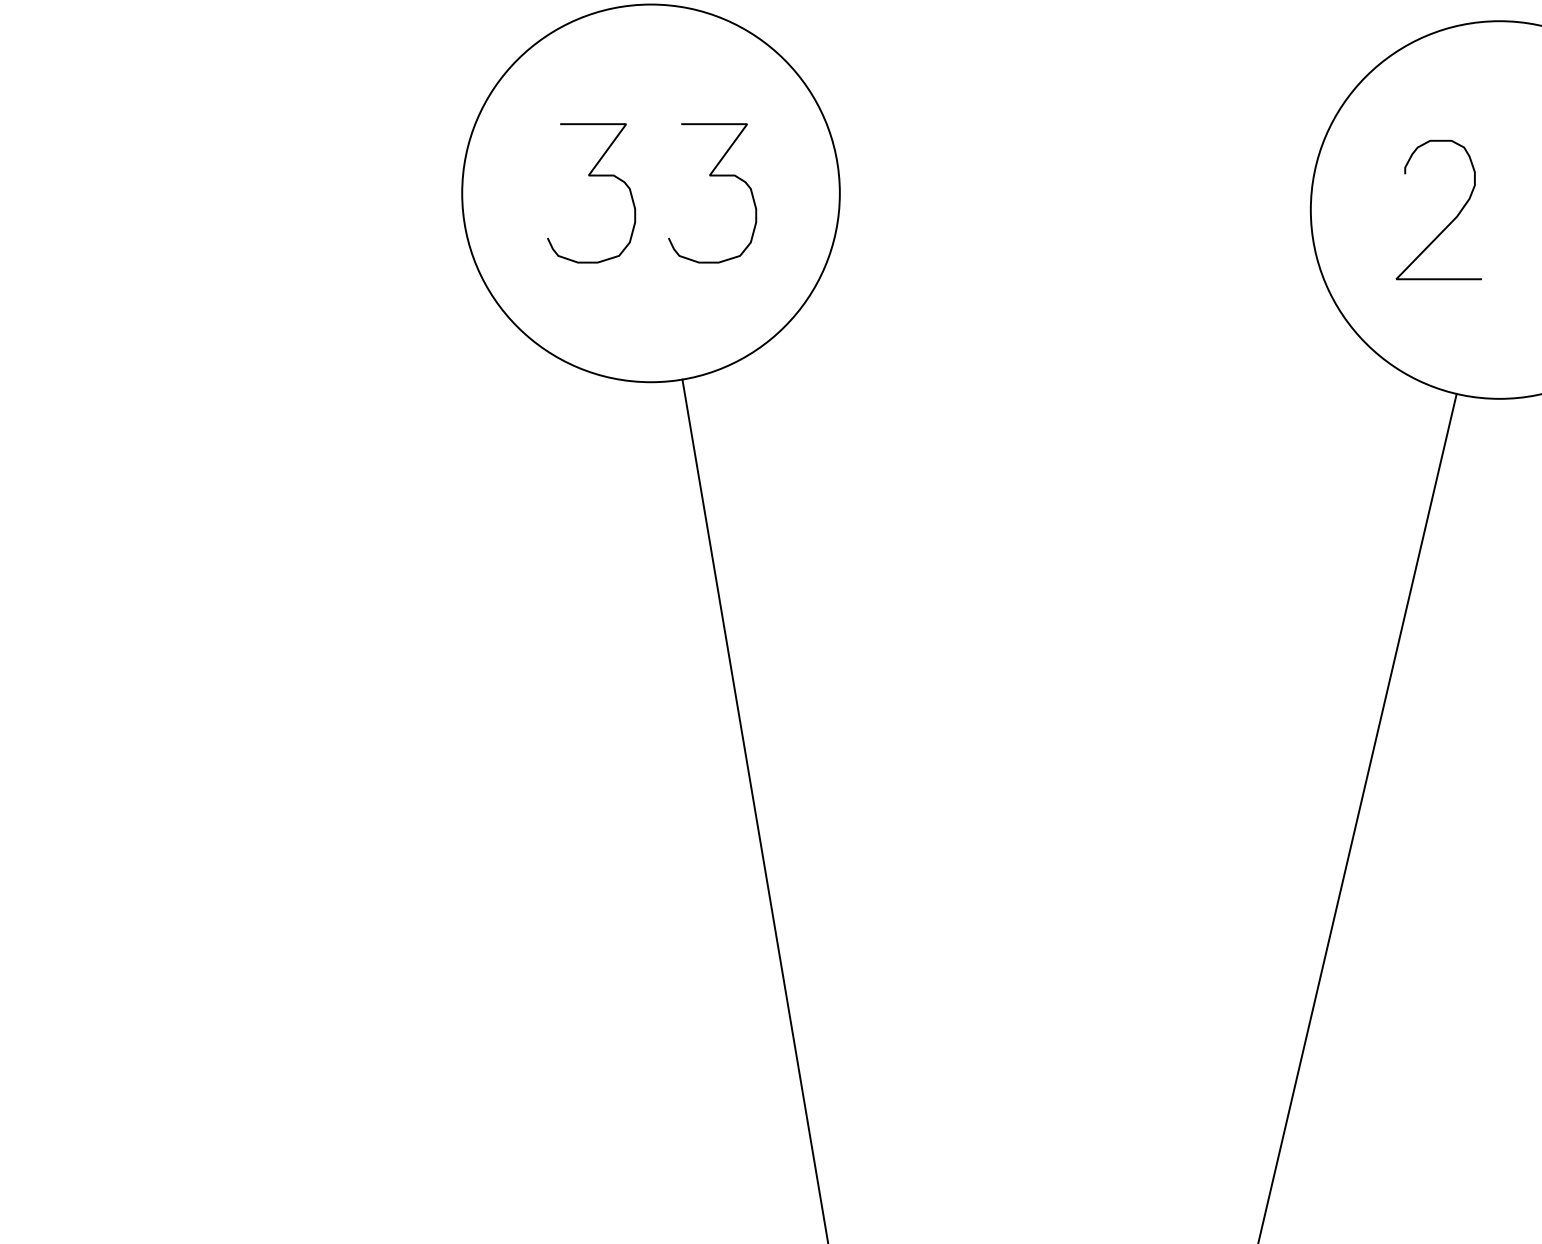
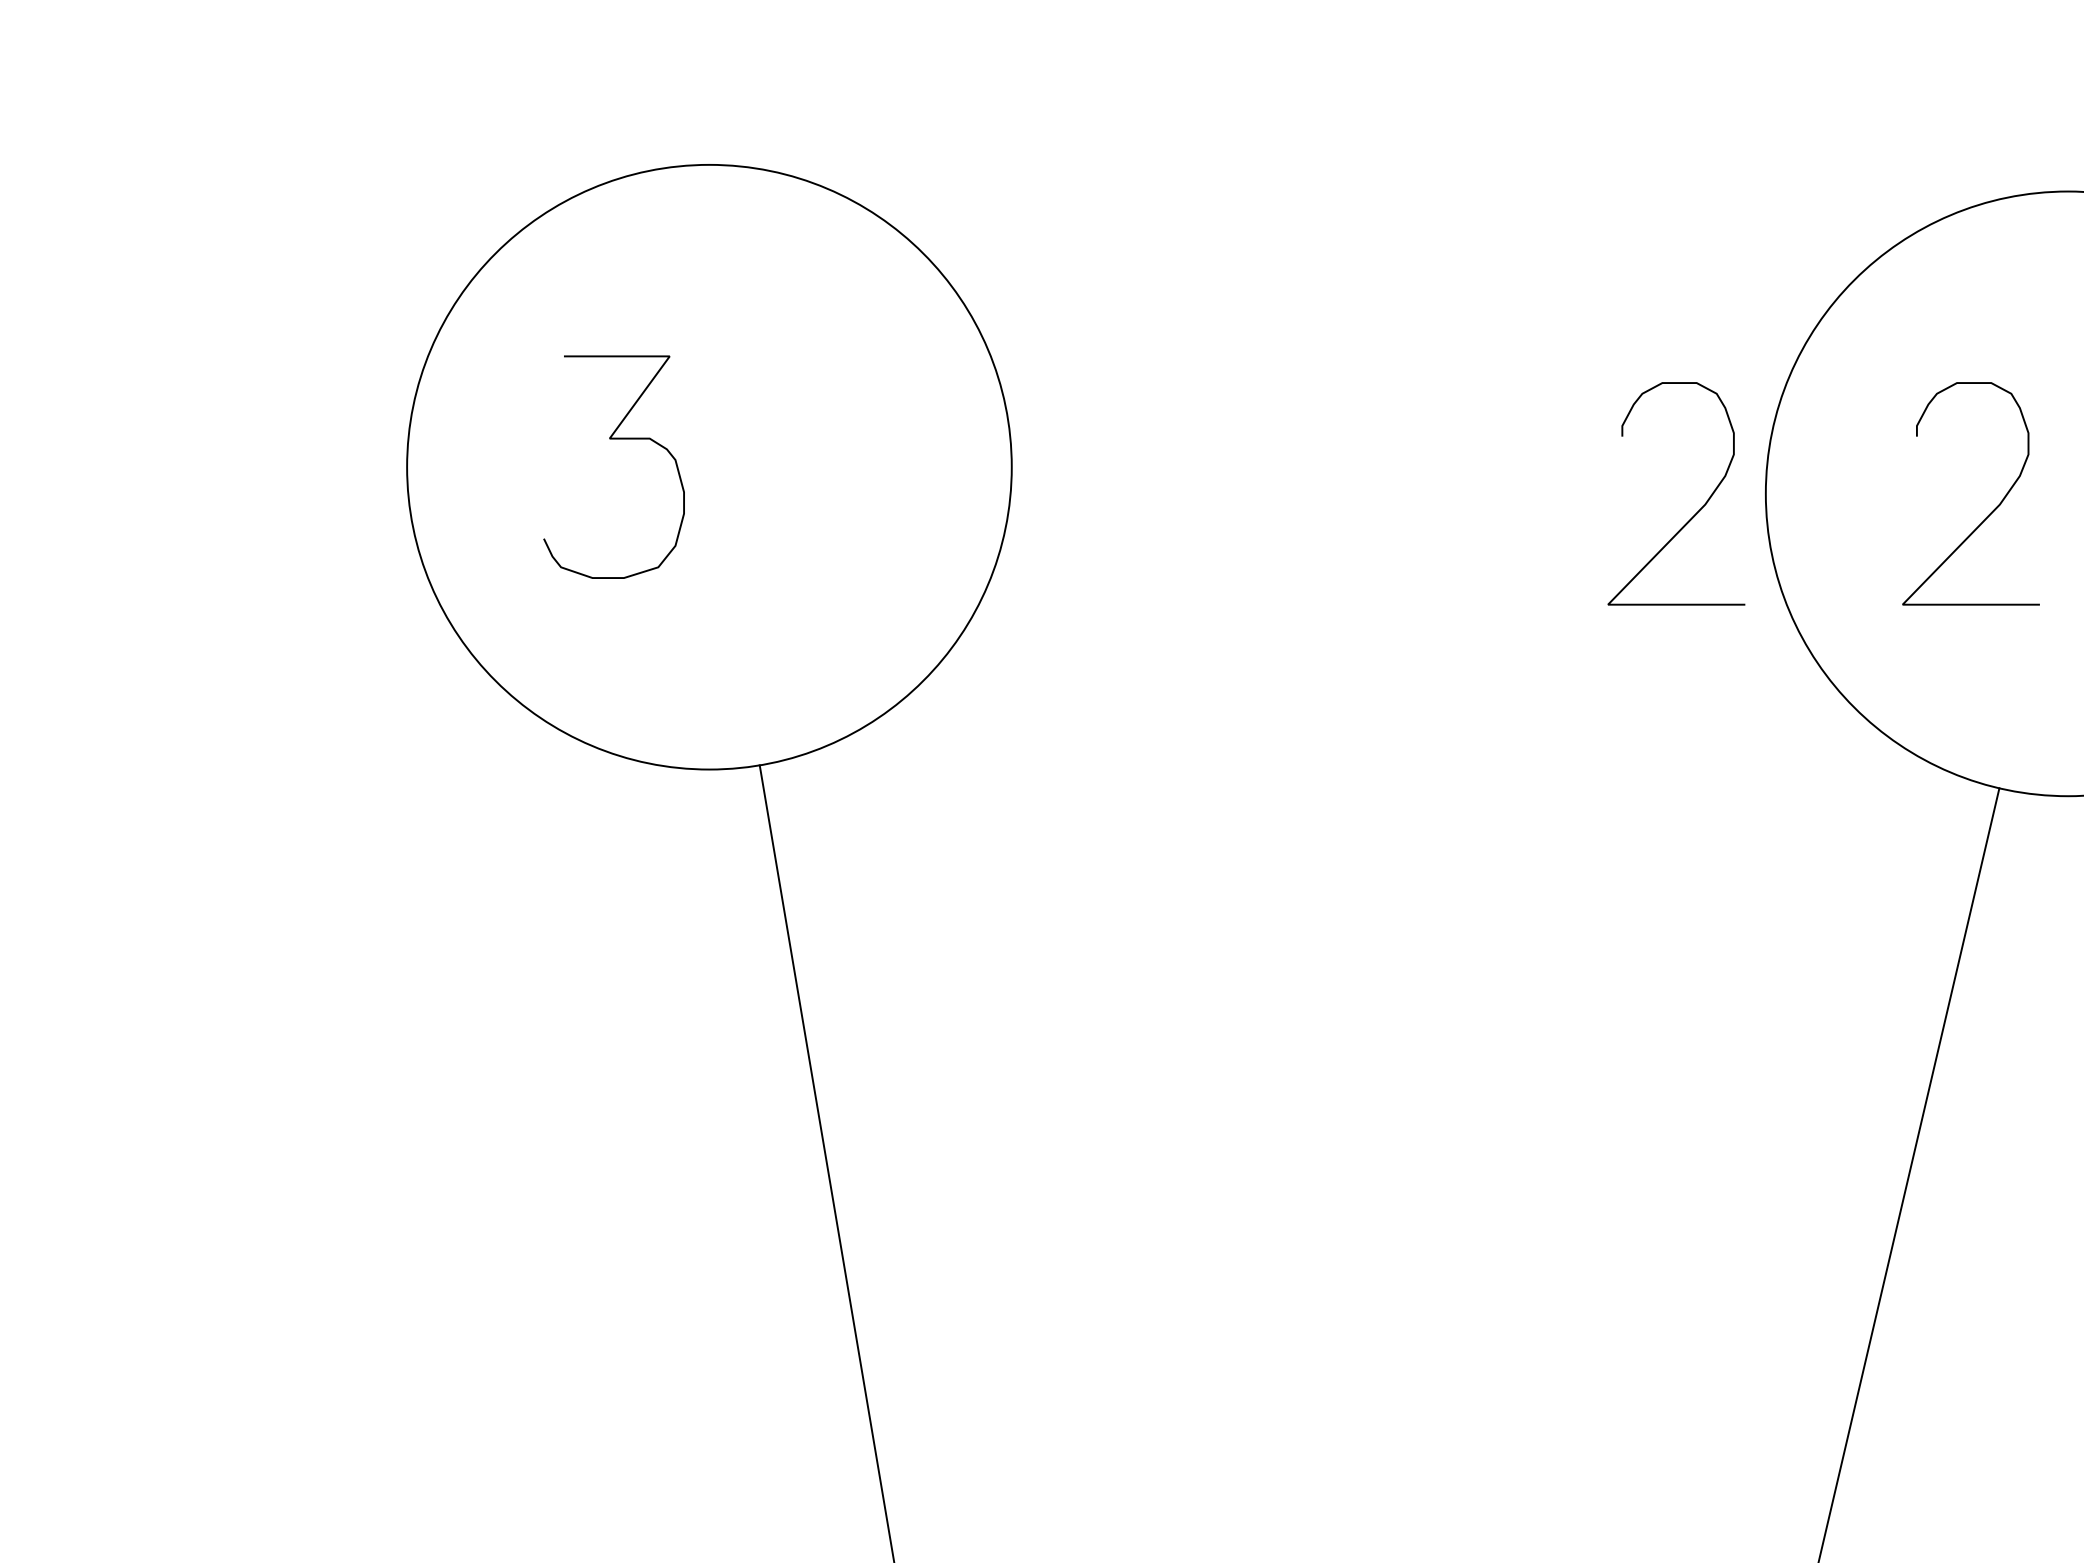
curve: (712, 176) -> (807, 440), removed
curve: (1268, 219) -> (1698, 509), added

